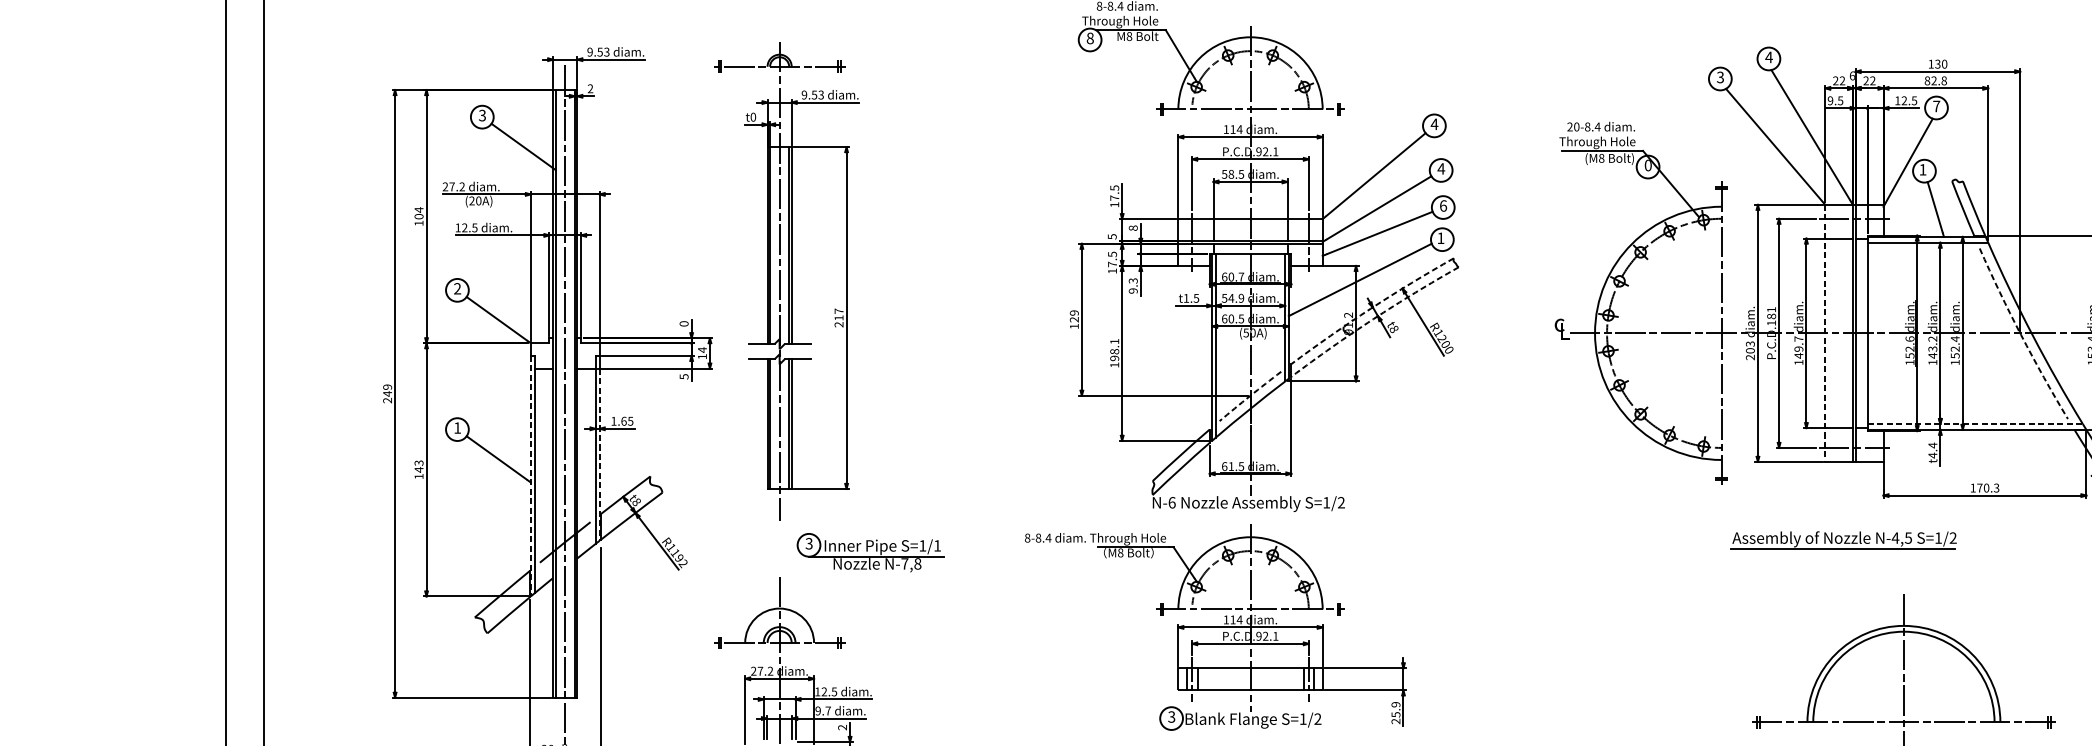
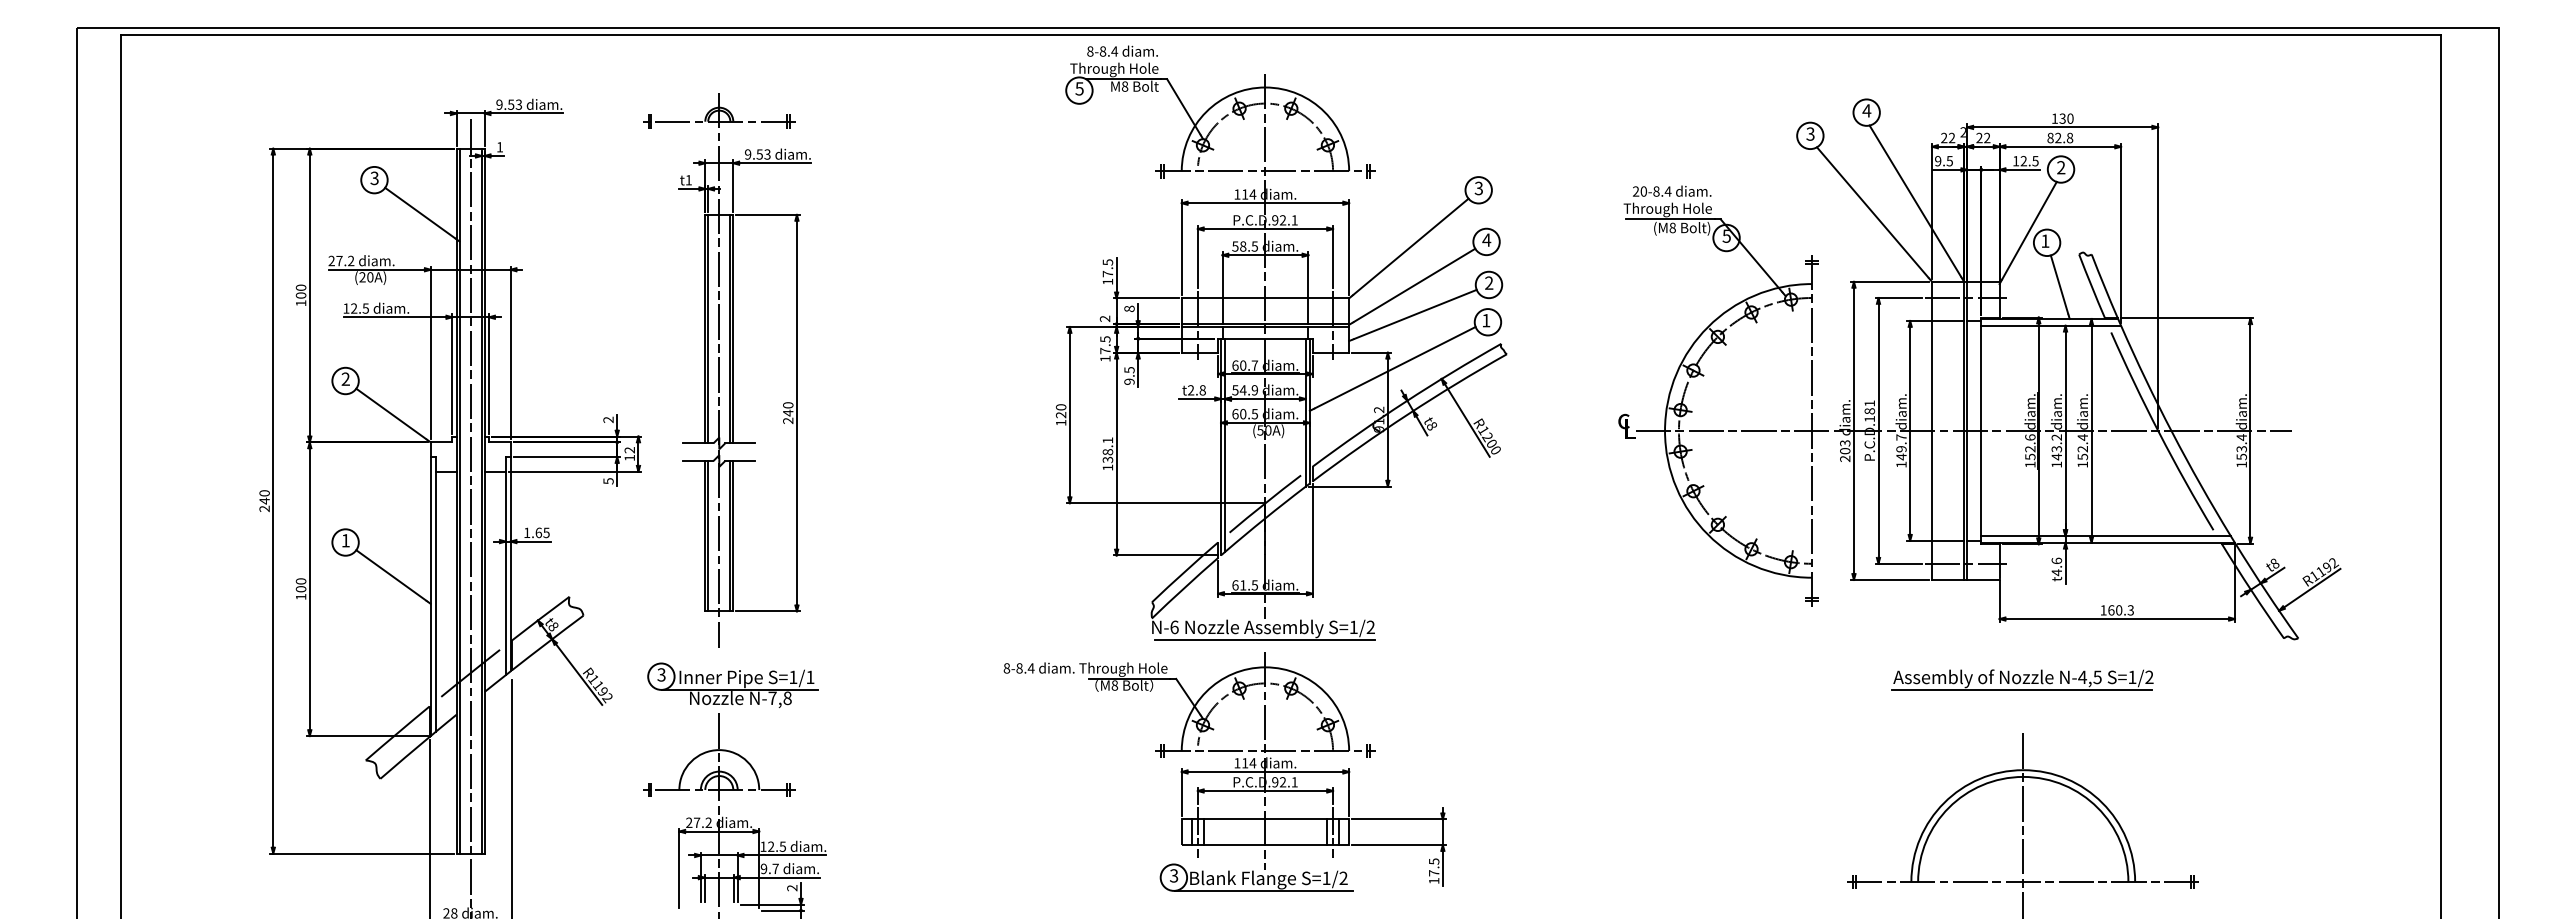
text: (1090, 38) -> (1079, 88), 8 -> 5
text: (1851, 76) -> (1962, 132), 6 -> 2
text: (590, 89) -> (499, 147), 2 -> 1
text: (1936, 106) -> (2061, 167), 7 -> 2
text: (753, 117) -> (688, 180), t0 -> t1
text: (1434, 124) -> (1478, 188), 4 -> 3
text: (1648, 164) -> (1726, 235), 0 -> 5
text: (1443, 205) -> (1489, 282), 6 -> 2
text: (418, 209) -> (300, 287), 104 -> 100
text: (1111, 236) -> (1104, 318), 5 -> 2
text: (1133, 280) -> (1129, 369), 9.3 -> 9.5
text: (1191, 298) -> (1196, 390), t1.5 -> t2.8
arc: (1371, 308) -> (1405, 402), dashed -> solid
text: (1074, 313) -> (1061, 407), 129 -> 120
text: (839, 314) -> (788, 409), 217 -> 240
arc: (1372, 319) -> (1407, 414), dashed -> solid
text: (684, 323) -> (608, 419), 0 -> 2
line: (1825, 333) -> (1932, 431), dashed -> solid
arc: (2021, 334) -> (2159, 432), dashed -> solid
text: (702, 349) -> (629, 449), 14 -> 12
text: (1115, 358) -> (1108, 459), 198.1 -> 138.1
text: (387, 387) -> (264, 493), 249 -> 240
arc: (1249, 395) -> (1264, 503), dashed -> solid
line: (1975, 424) -> (2106, 536), dashed -> solid
text: (1932, 445) -> (2056, 560), t4.4 -> t4.6
line: (599, 454) -> (510, 571), dashed -> solid
text: (418, 466) -> (300, 585), 143 -> 100
line: (530, 477) -> (430, 597), dashed -> solid
text: (1979, 488) -> (2111, 610), 170.3 -> 160.3
line: (1249, 513) -> (1264, 639), added
part: (1843, 539) -> (2022, 679), moved
part: (870, 552) -> (732, 685), moved
text: (1395, 713) -> (1433, 871), 25.9 -> 17.5
line: (1248, 729) -> (1263, 890), added

